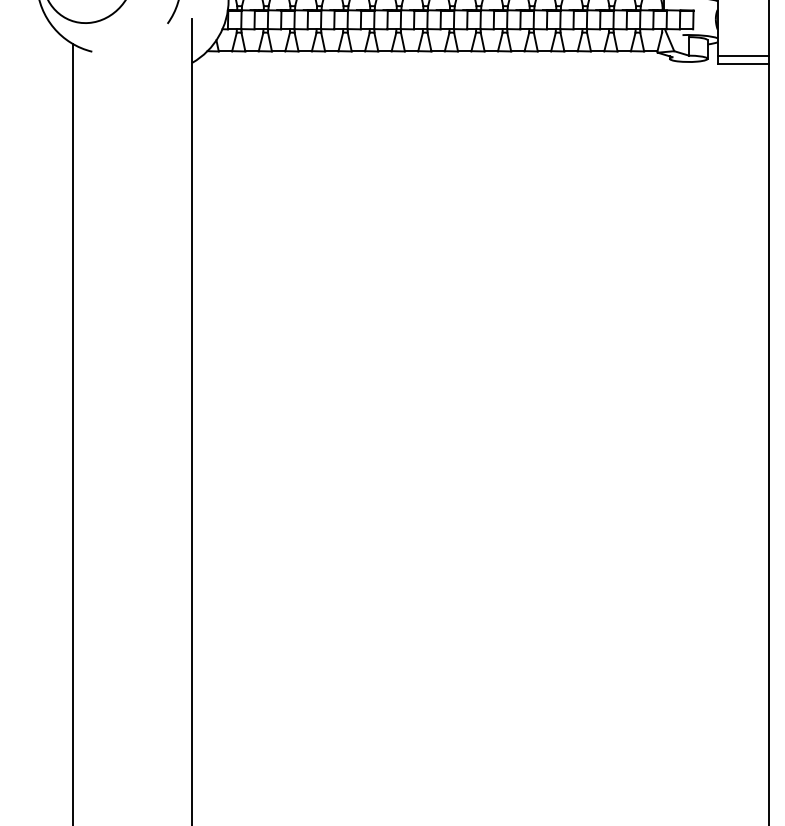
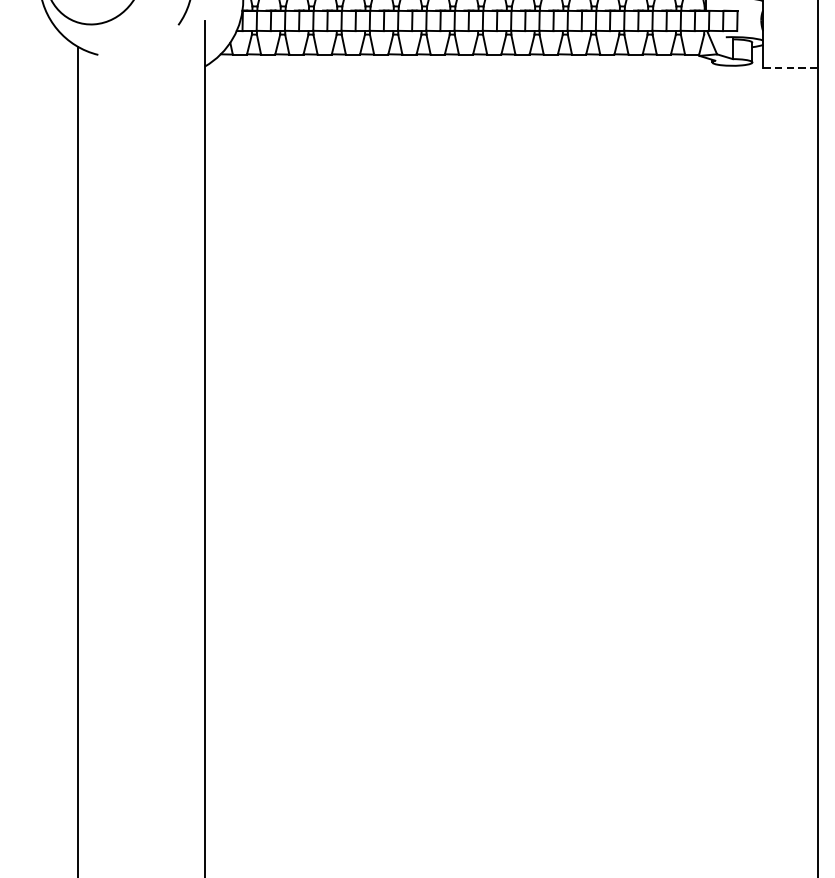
line: (743, 56) -> (790, 59), removed
line: (743, 64) -> (790, 68), solid -> dashed

